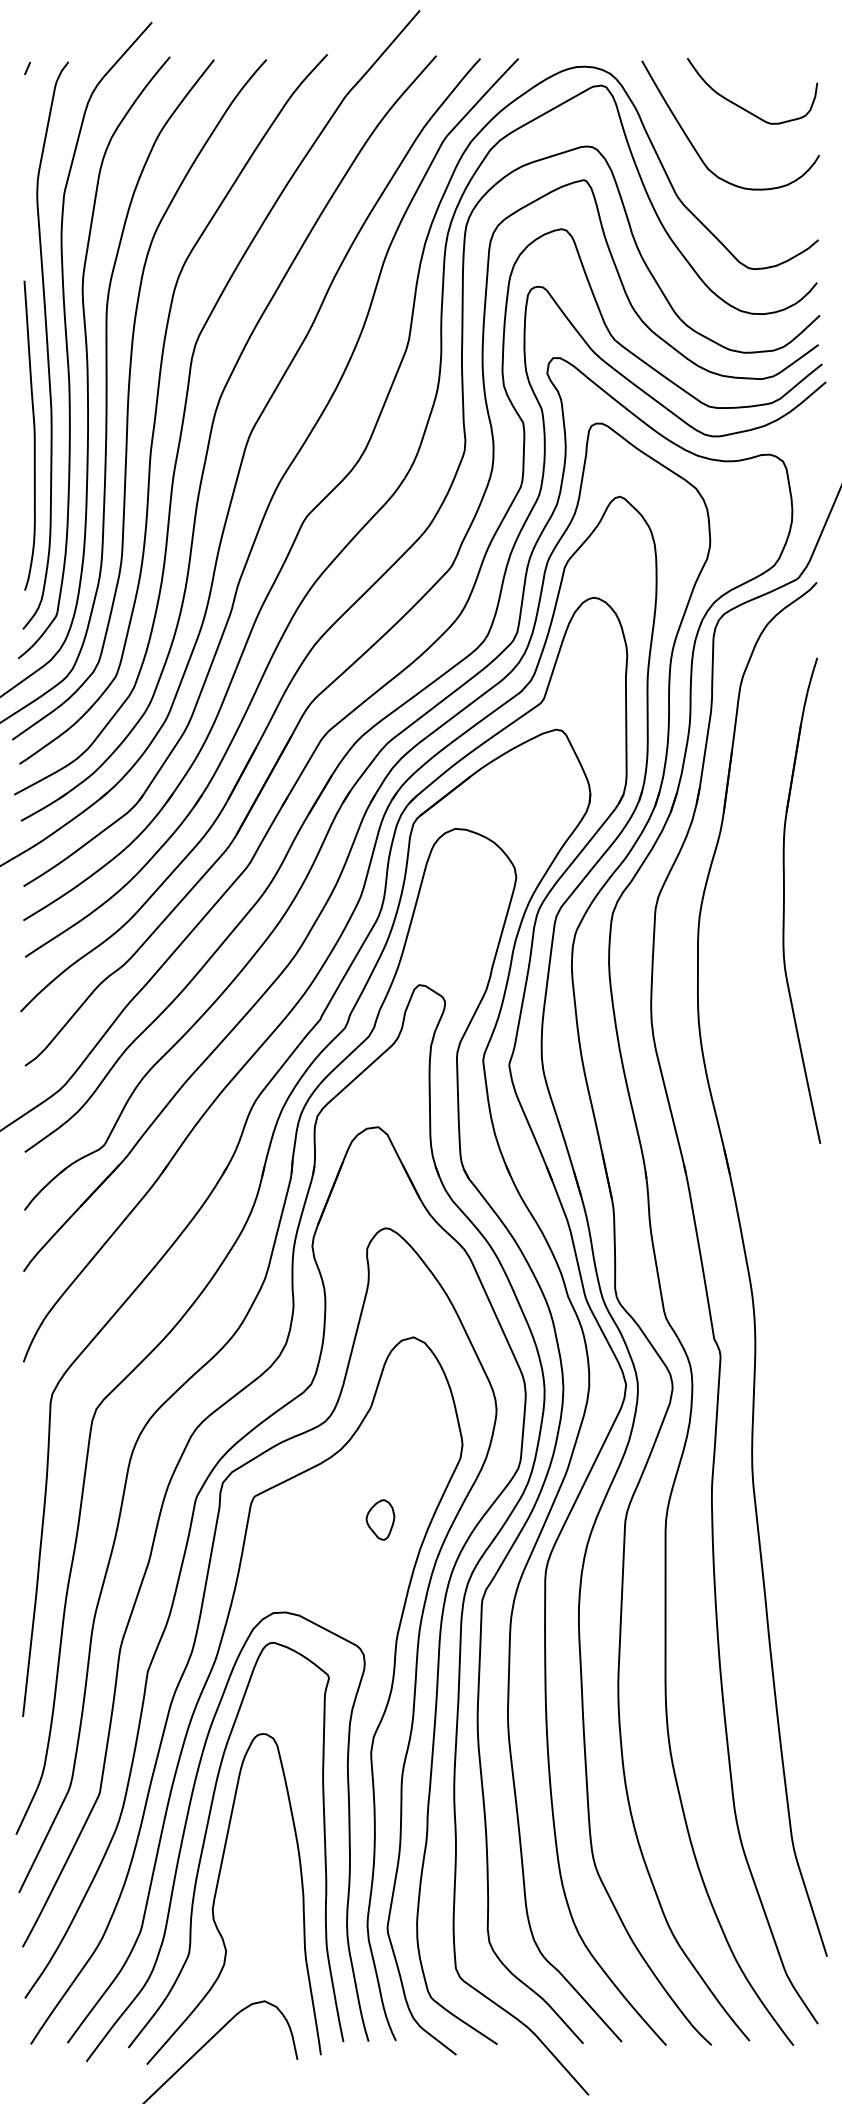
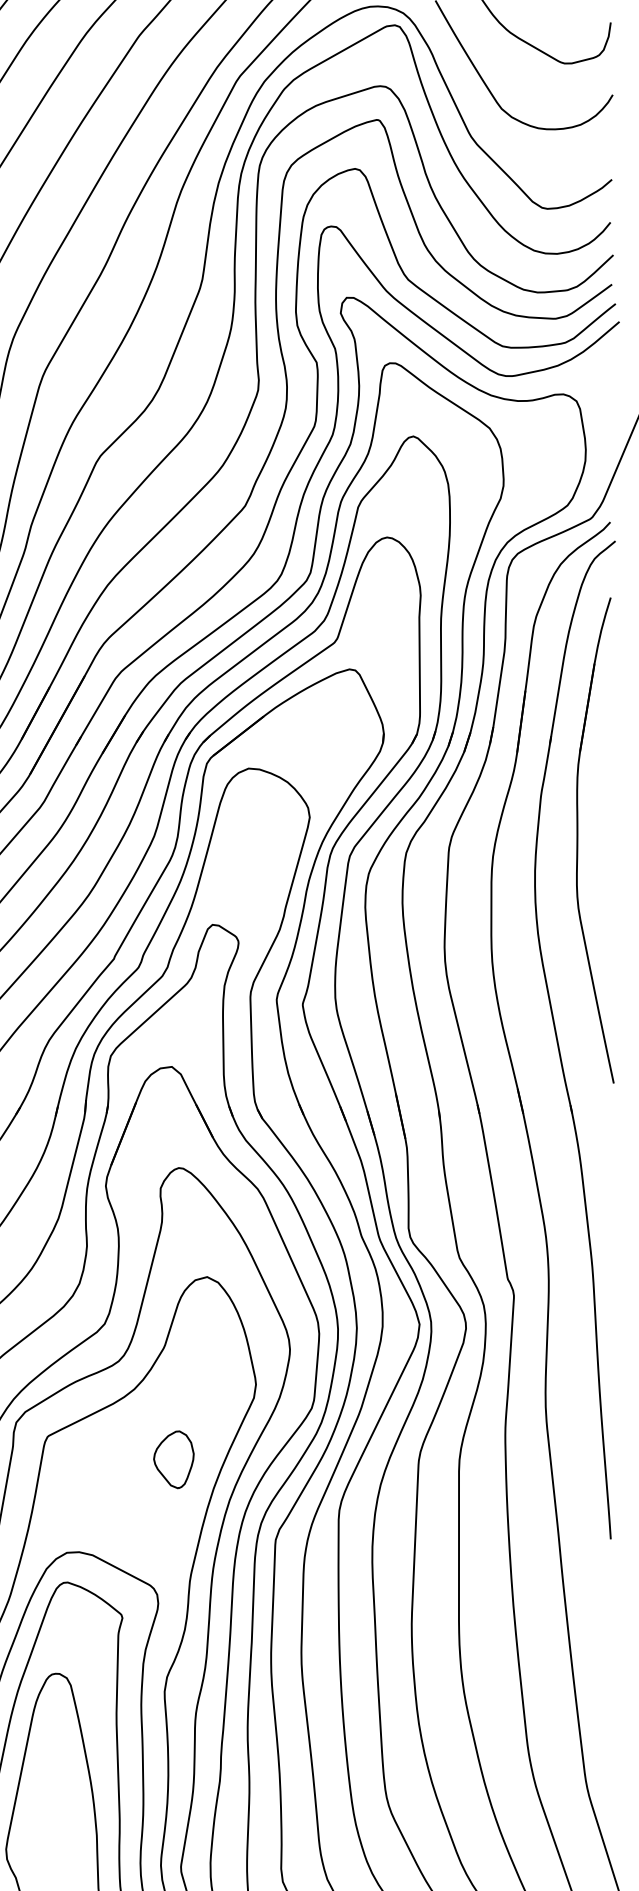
part: (765, 1103) -> (558, 1043), added
part: (380, 1519) -> (173, 1459), size x1.43

